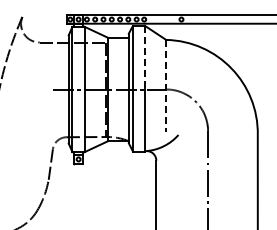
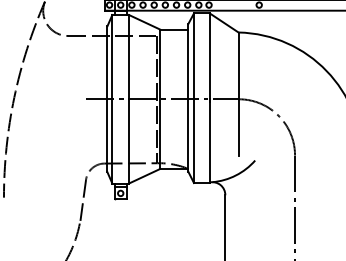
line: (144, 59) -> (209, 58), dashed -> solid
line: (166, 86) -> (239, 95), dashed -> solid

